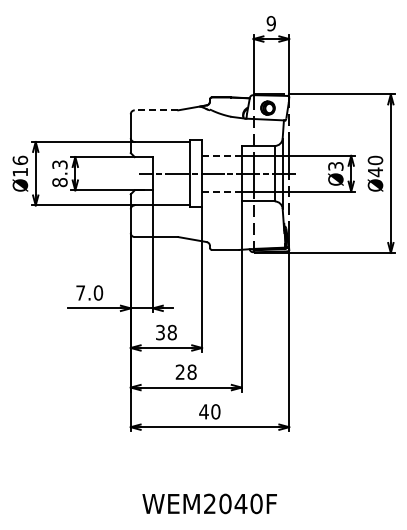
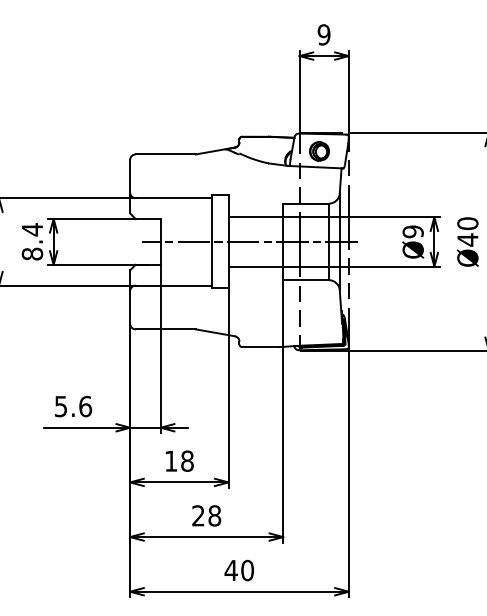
line: (156, 110) -> (165, 154), dashed -> solid
line: (221, 155) -> (255, 216), dashed -> solid
text: (59, 164) -> (31, 229), 8.3 -> 8.4
text: (335, 166) -> (412, 231), Ø3 -> Ø9
line: (221, 191) -> (255, 266), dashed -> solid
text: (89, 292) -> (73, 405), 7.0 -> 5.6
text: (160, 332) -> (171, 461), 38 -> 18

